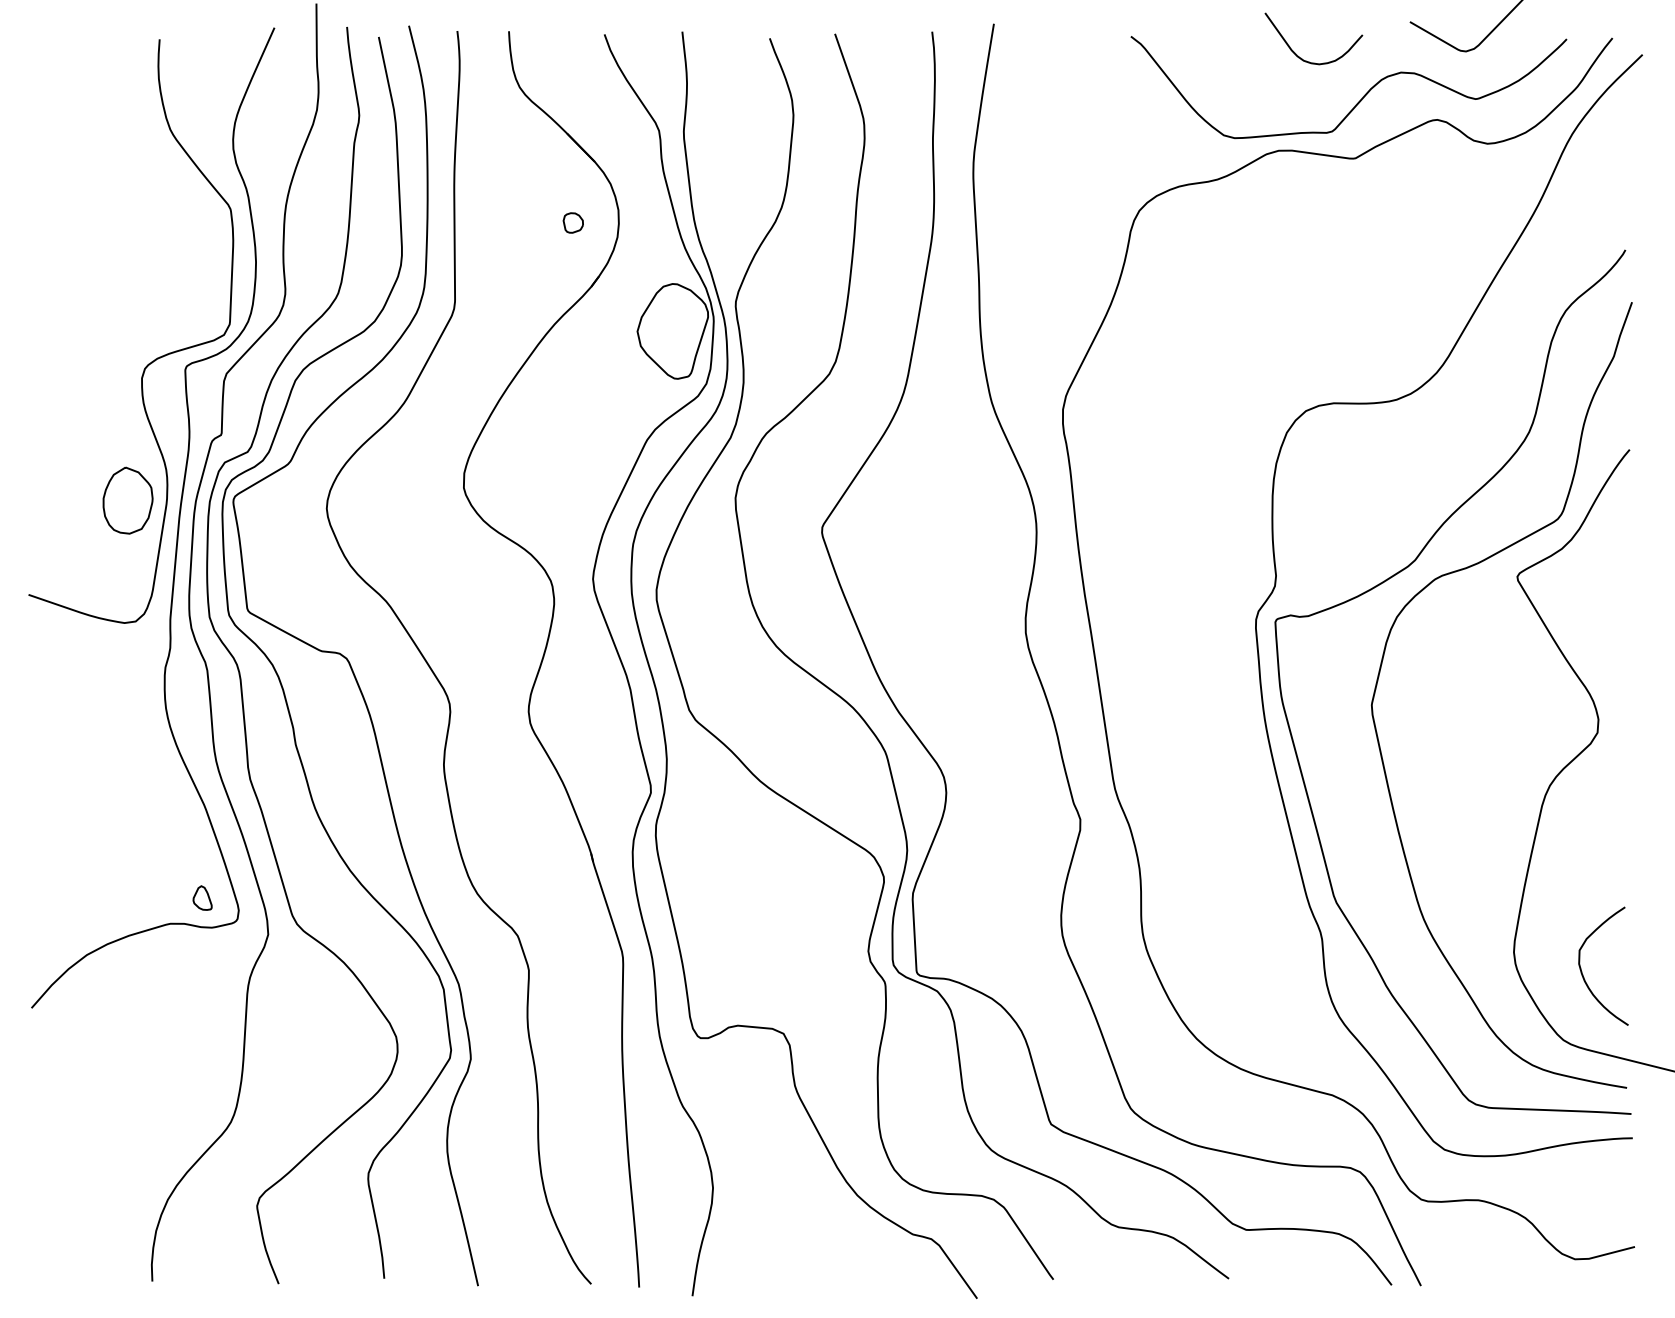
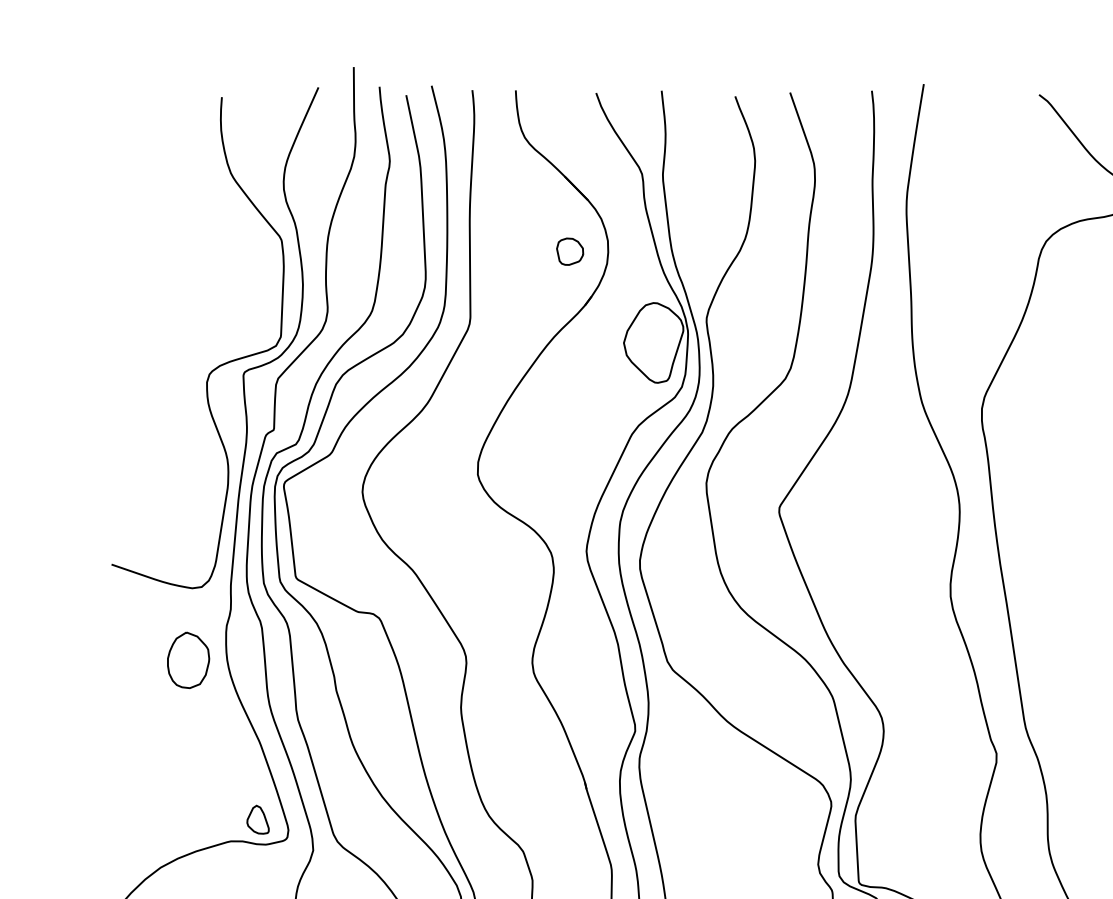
part: (572, 222) -> (569, 251), size x1.6
part: (127, 500) -> (188, 660), moved
part: (202, 897) -> (257, 819), size x1.4

